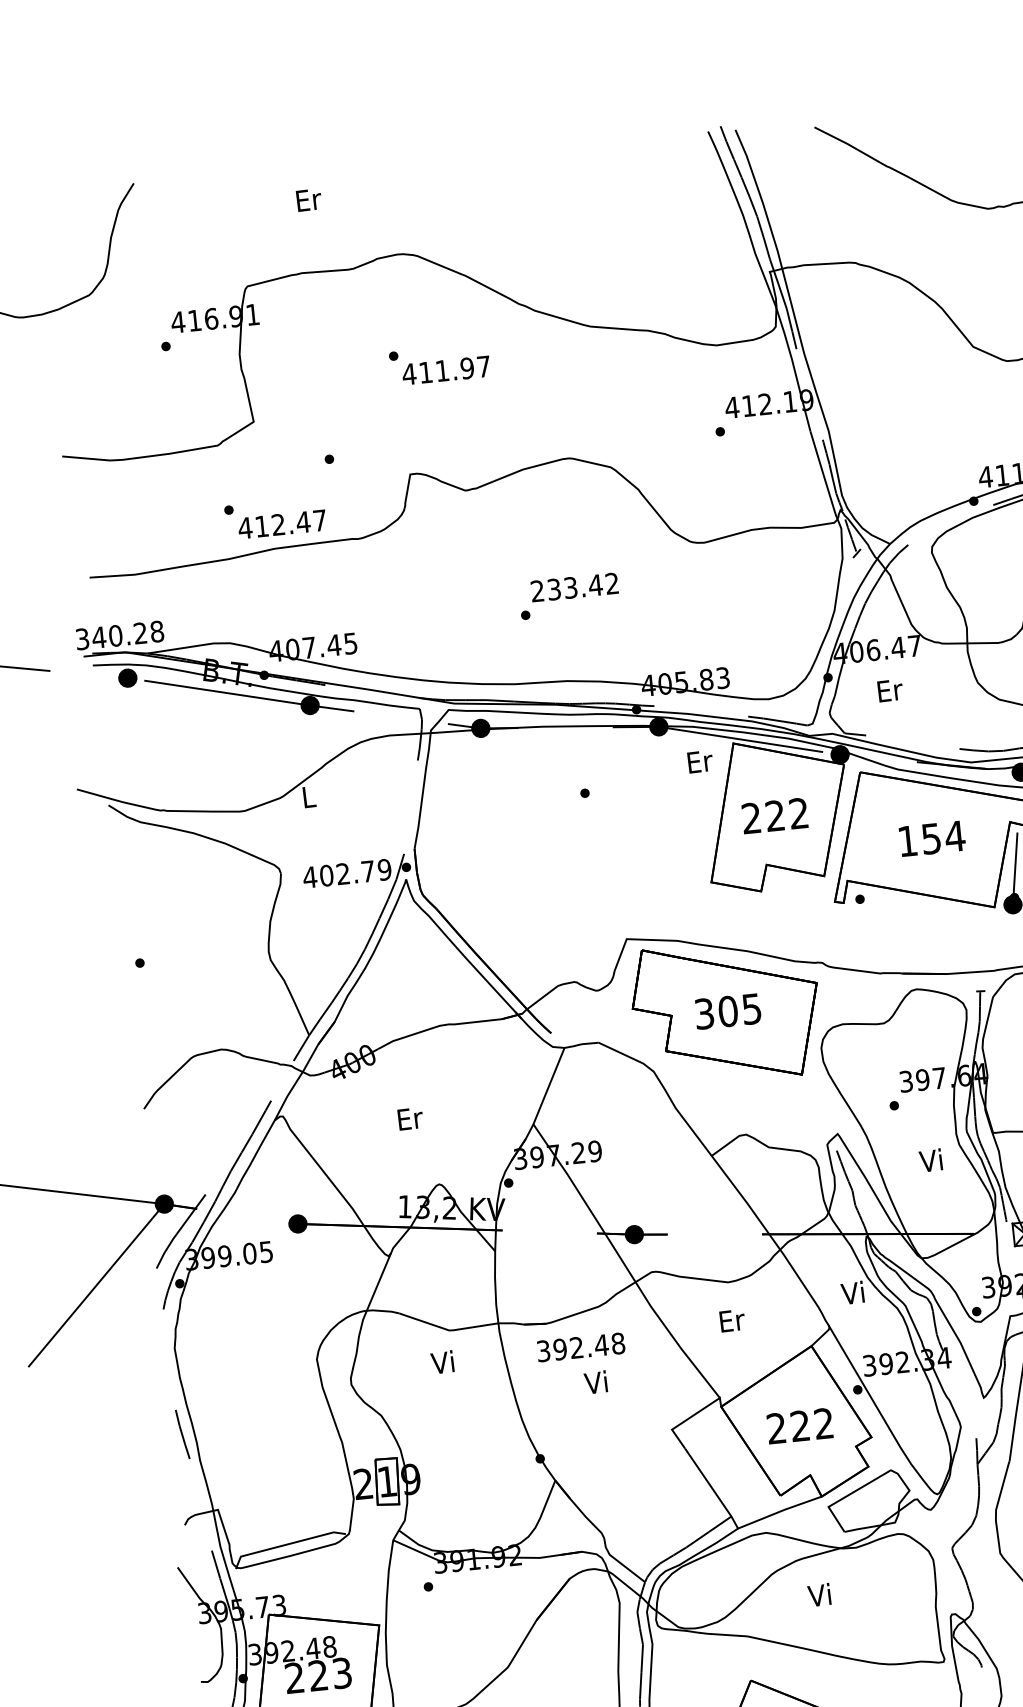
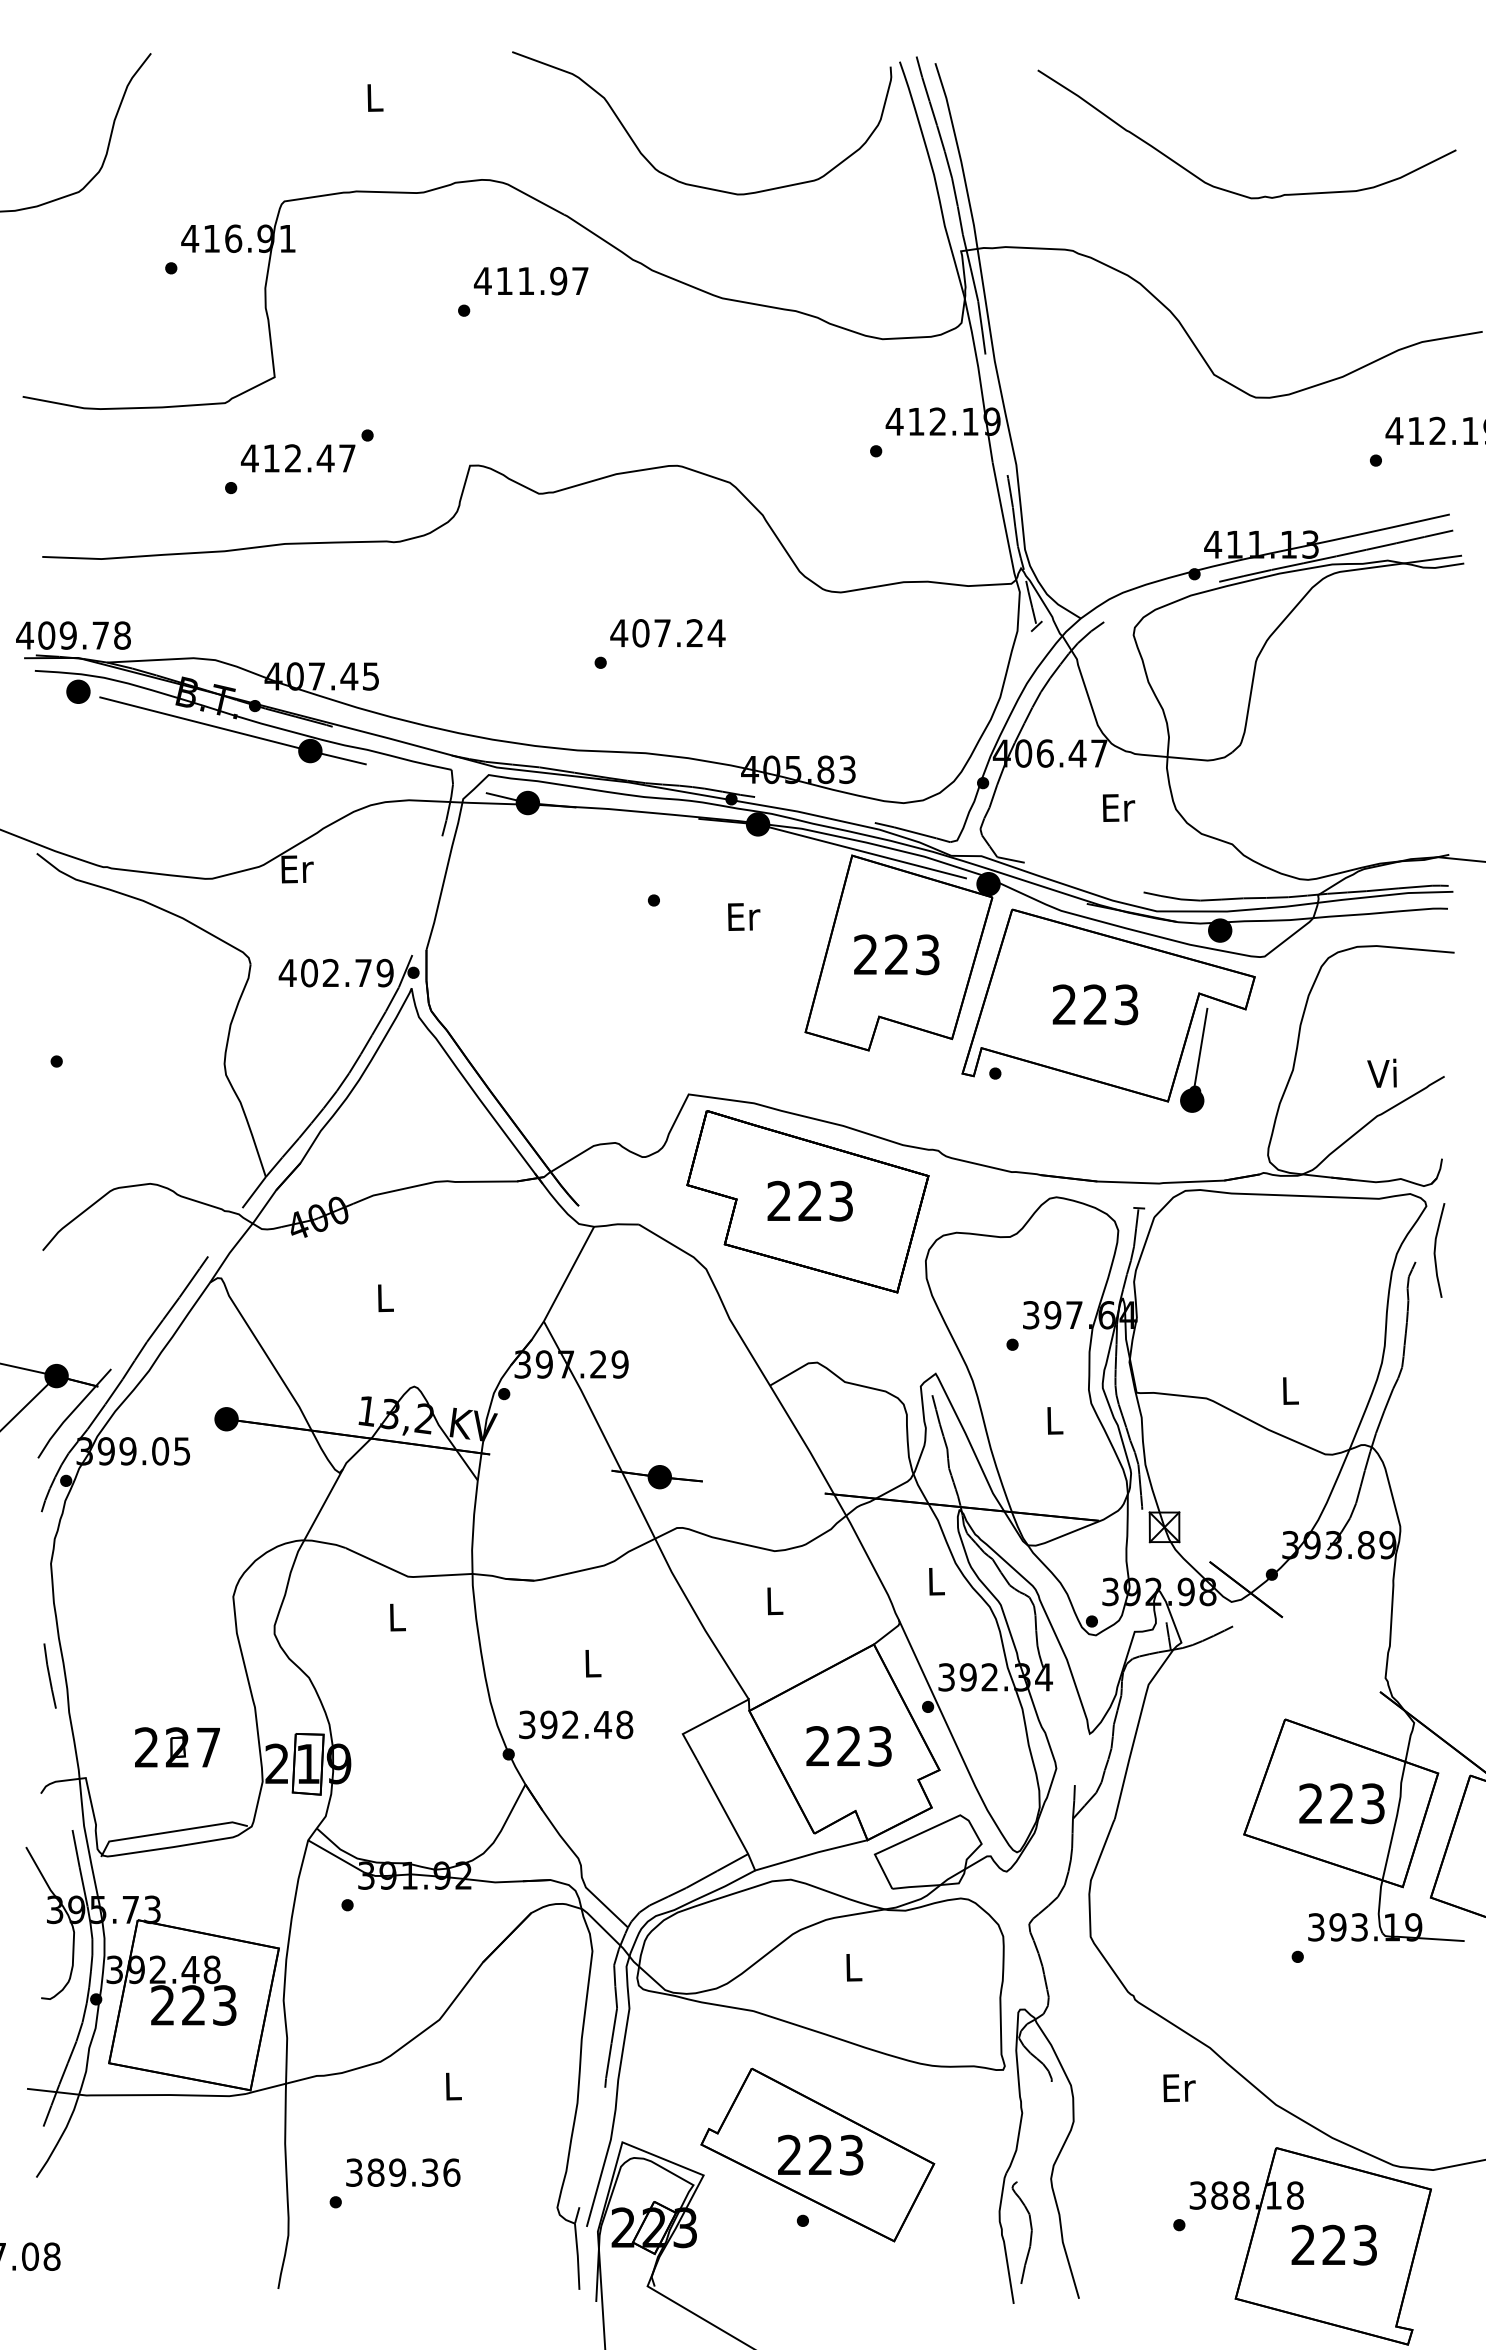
text: (309, 199) -> (375, 97), Er -> L
curve: (545, 238) -> (675, 178), added
text: (446, 370) -> (531, 281), moved
text: (282, 524) -> (298, 458), moved
text: (574, 587) -> (667, 633), 233.42 -> 407.24
text: (111, 636) -> (62, 635), 340.28 -> 409.78
text: (890, 690) -> (1118, 807), moved
text: (700, 761) -> (744, 916), moved
text: (309, 797) -> (297, 869), L -> Er
text: (798, 813) -> (927, 954), 222 -> 223
text: (931, 838) -> (1095, 1004), 154 -> 223
text: (727, 1011) -> (809, 1200), 305 -> 223
text: (410, 1119) -> (385, 1298), Er -> L
text: (930, 1159) -> (1052, 1419), Vi -> L
text: (852, 1292) -> (933, 1580), Vi -> L
text: (732, 1320) -> (775, 1601), Er -> L
text: (581, 1347) -> (576, 1724), moved
text: (441, 1362) -> (394, 1616), Vi -> L
text: (595, 1382) -> (590, 1662), Vi -> L
text: (823, 1423) -> (879, 1746), 222 -> 223
part: (285, 1479) -> (177, 1747), added
text: (819, 1594) -> (851, 1966), Vi -> L

